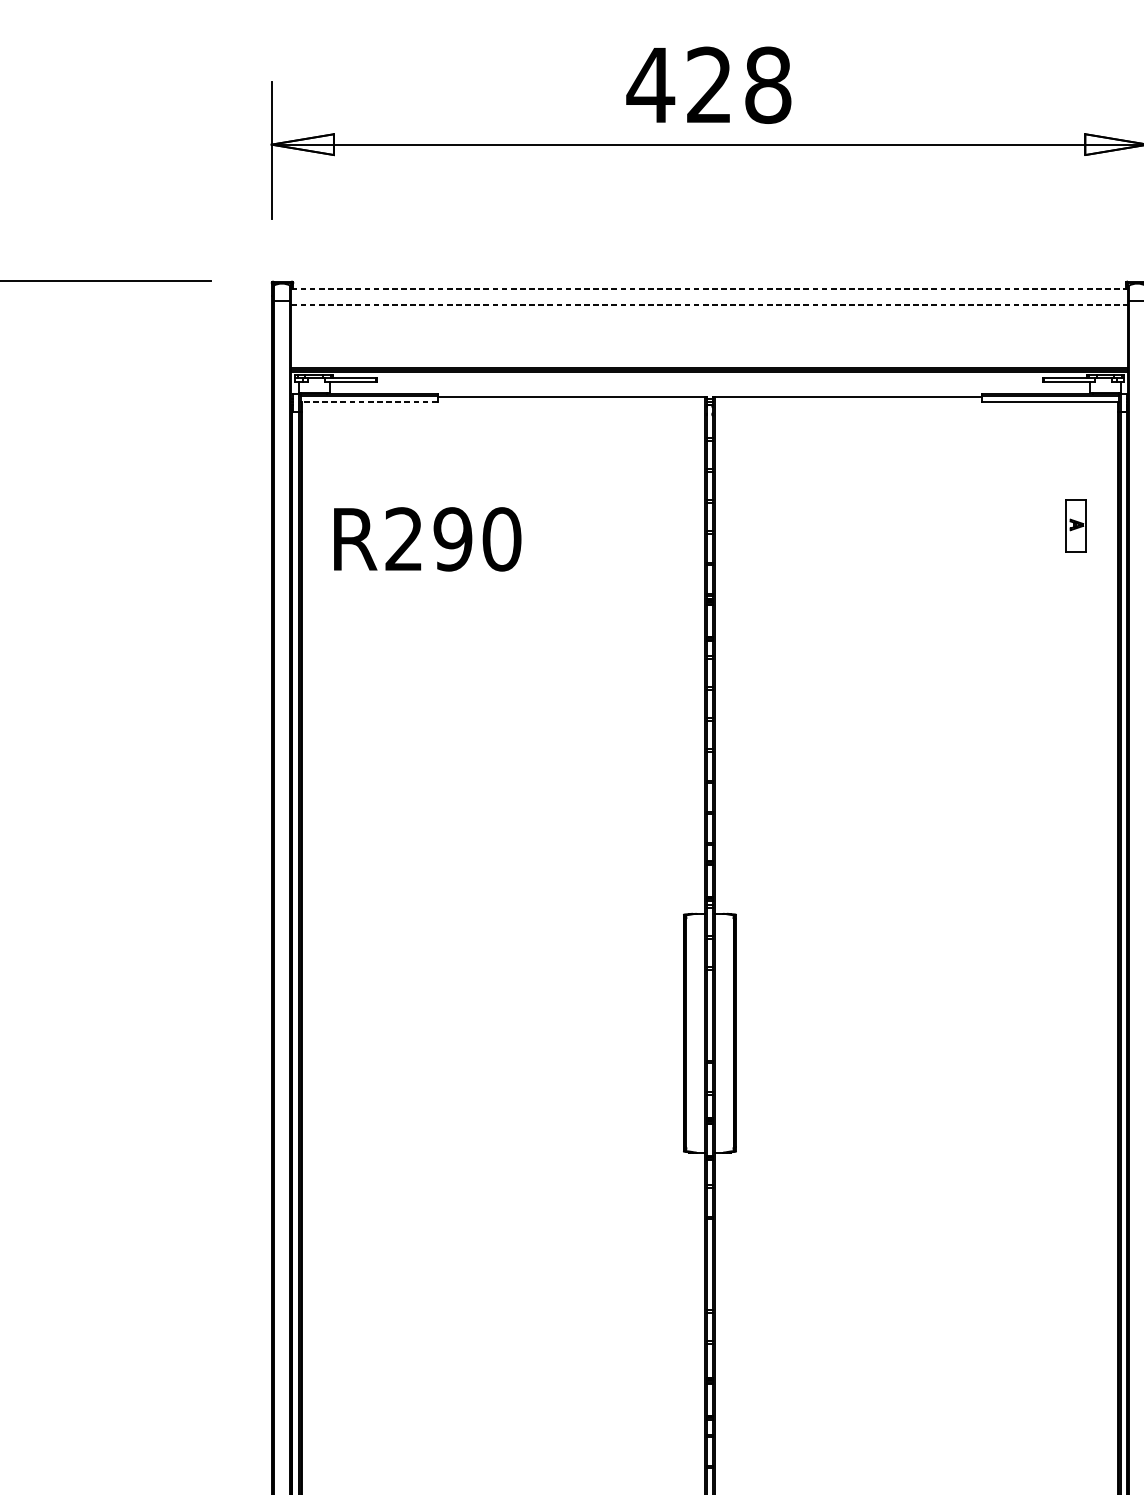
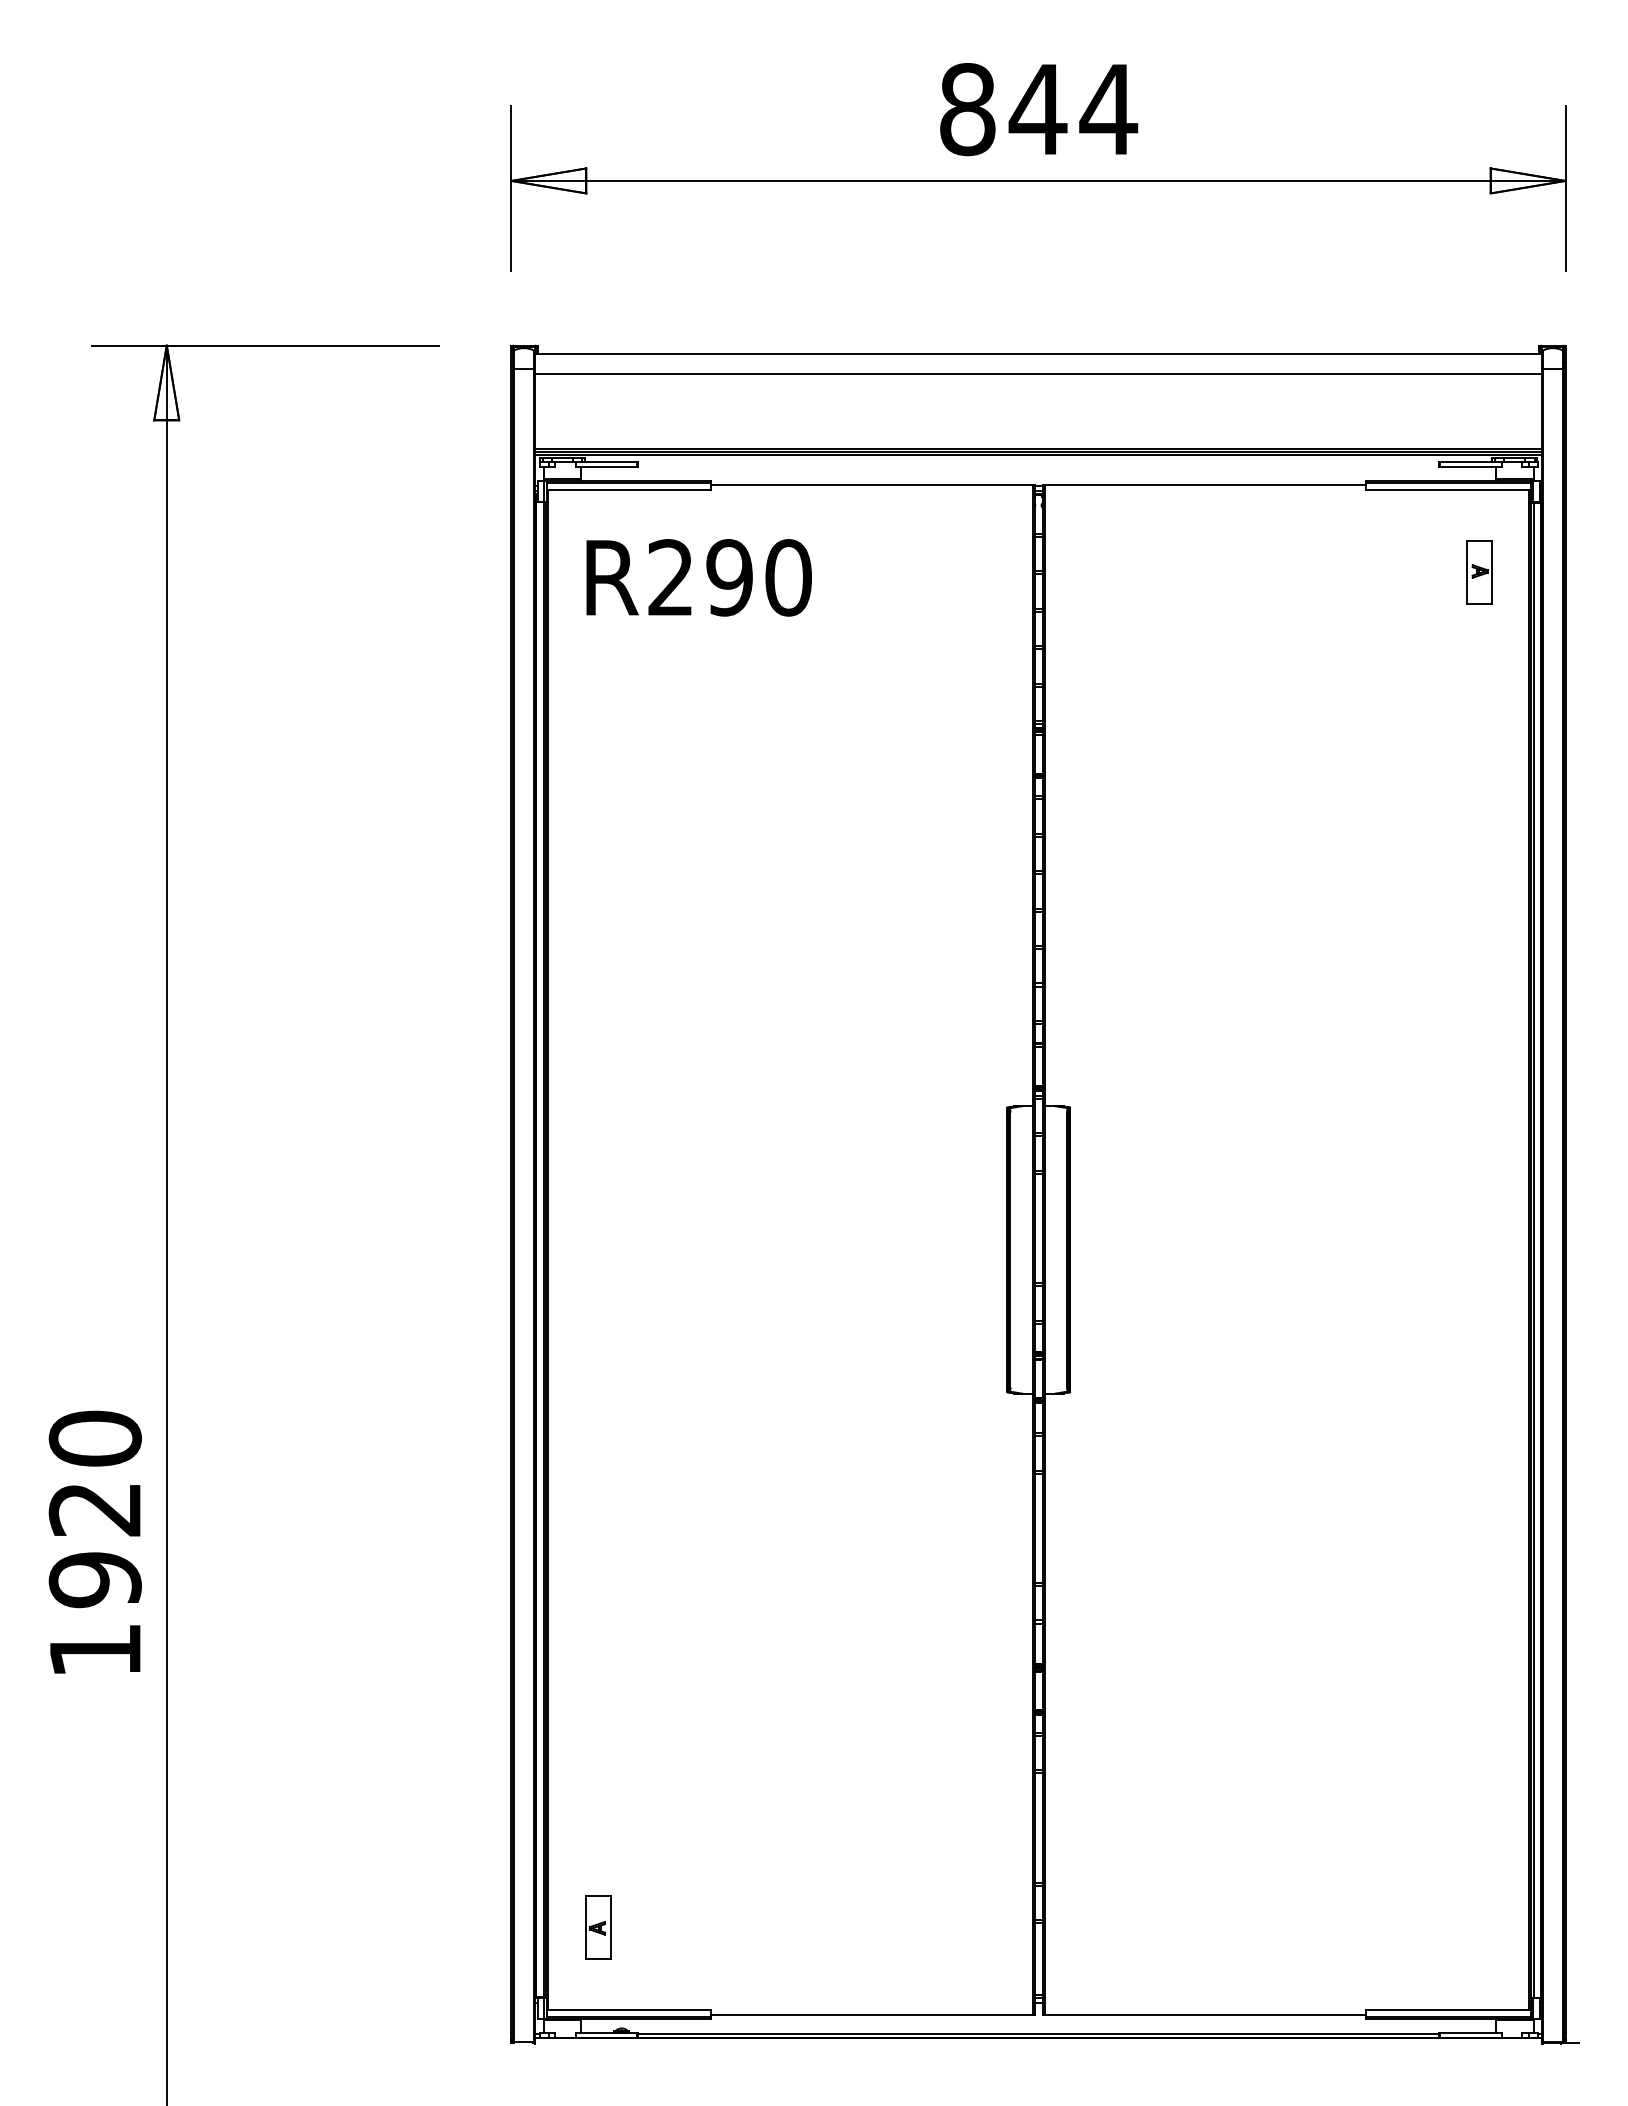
text: (709, 85) -> (1038, 109), 428 -> 844
line: (709, 288) -> (1038, 354), dashed -> solid
line: (709, 305) -> (1038, 374), dashed -> solid
line: (368, 401) -> (628, 489), dashed -> solid
part: (1076, 525) -> (1479, 572), moved
text: (427, 539) -> (698, 577), moved

